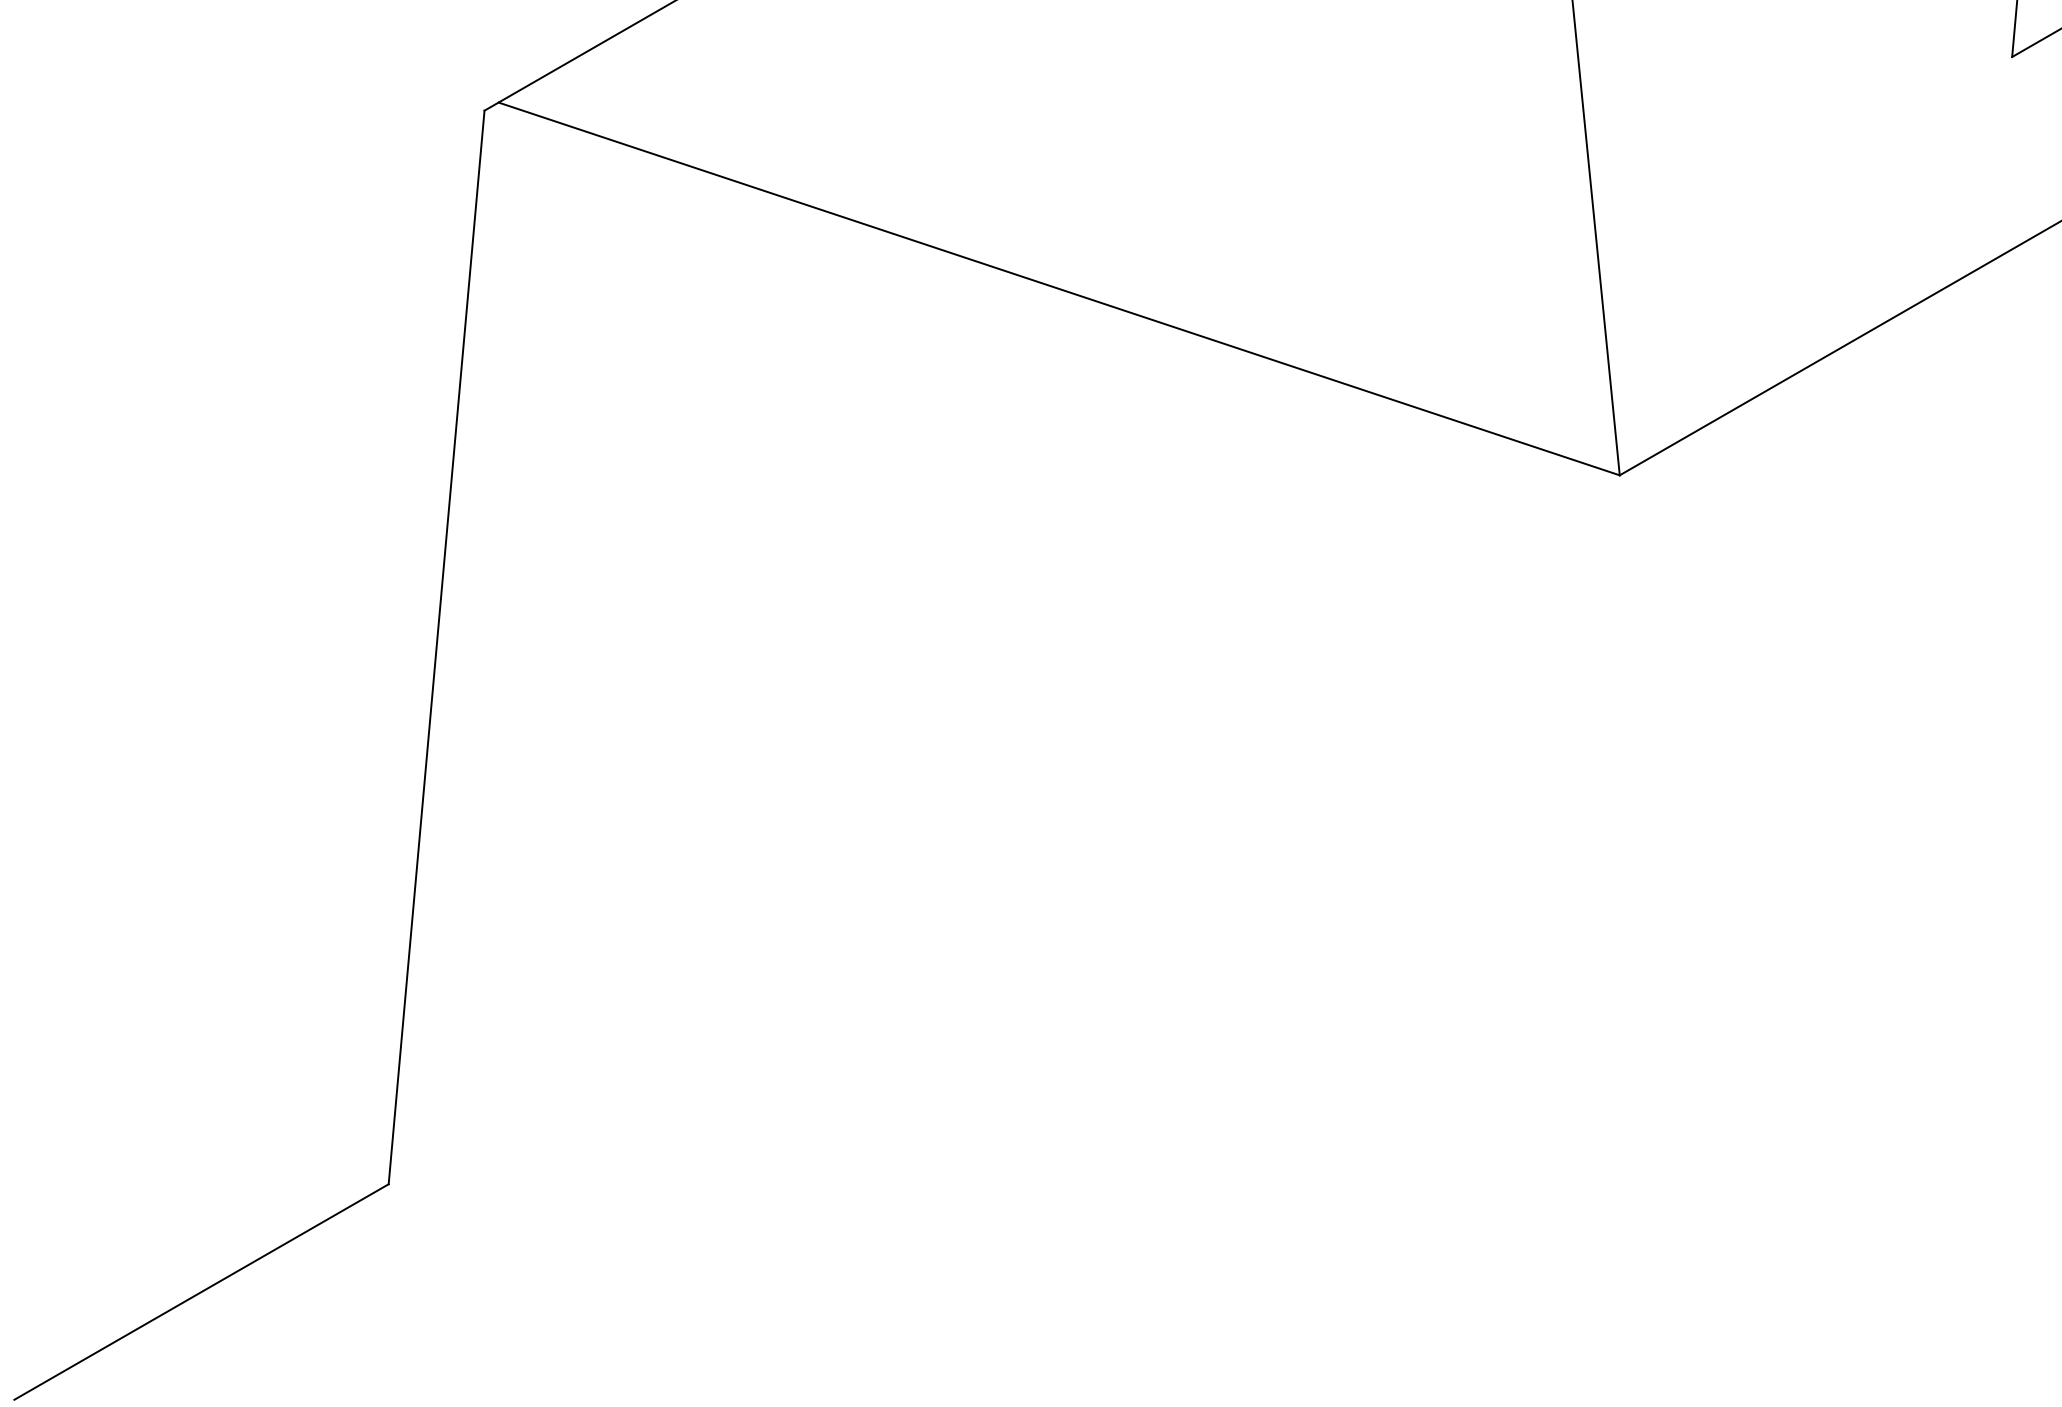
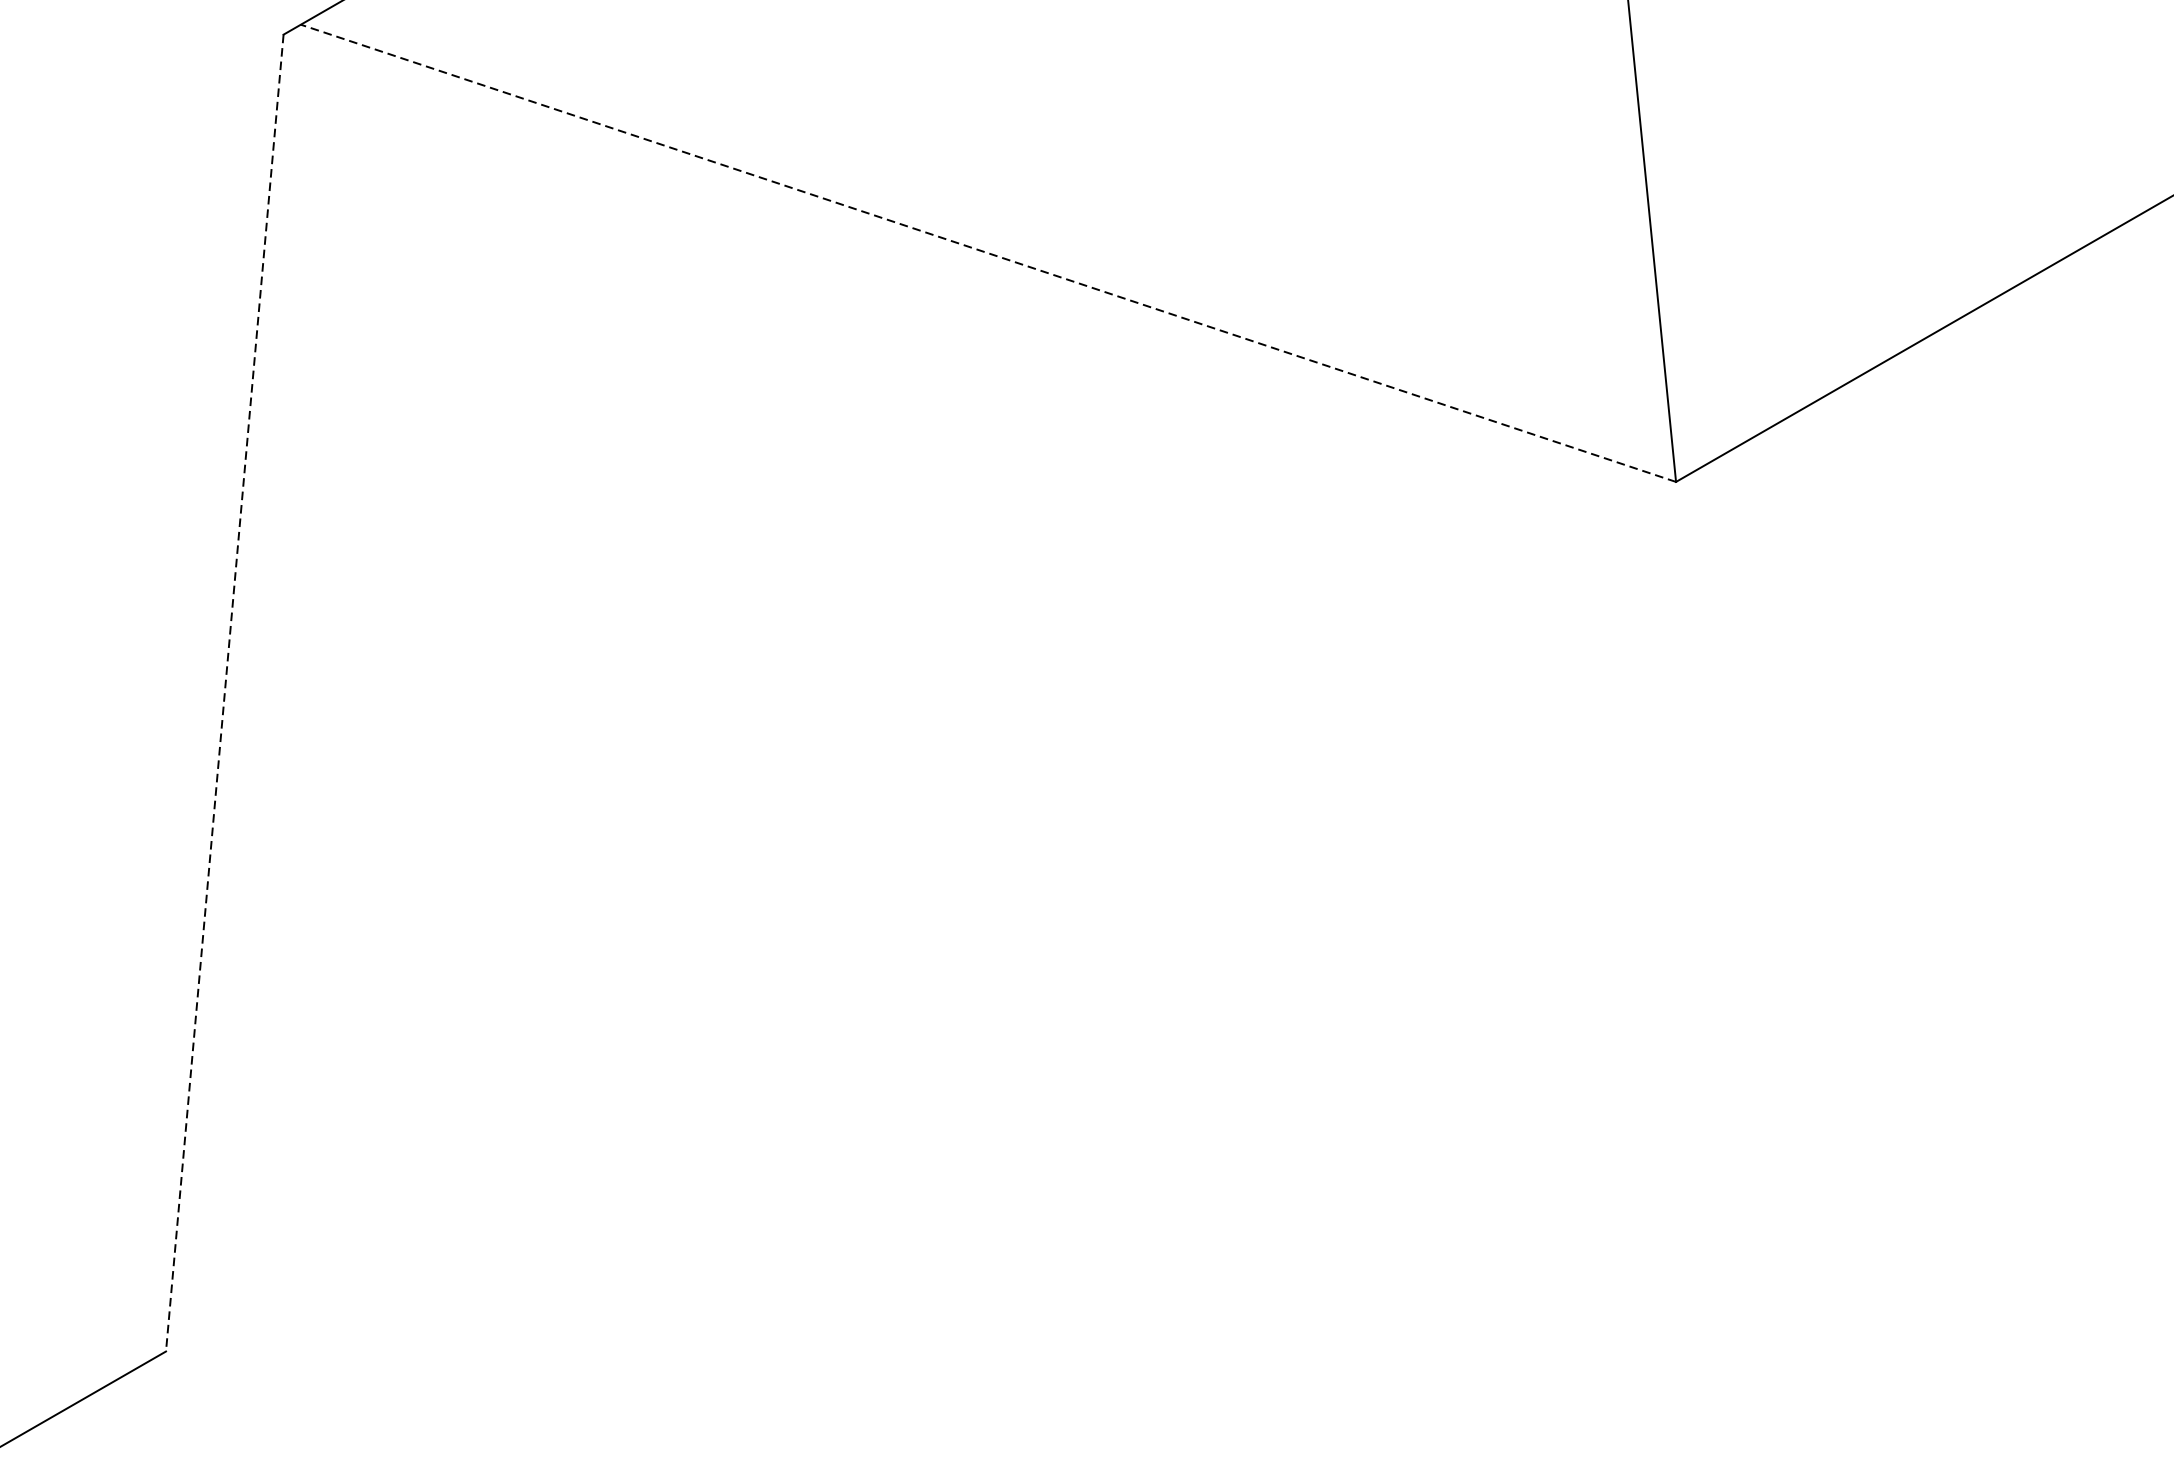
line: (1059, 288) -> (988, 252), solid -> dashed
line: (436, 647) -> (224, 693), solid -> dashed

